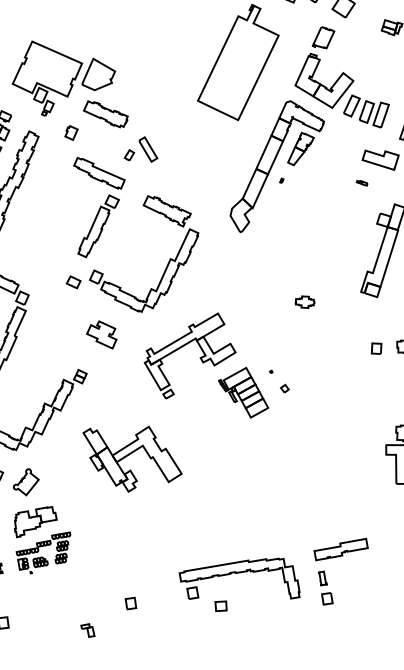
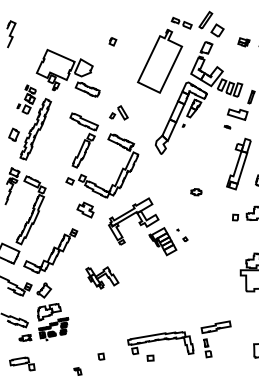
part: (70, 132) -> (112, 41), moved
part: (140, 148) -> (118, 112), moved
part: (132, 458) -> (102, 277), size x0.6

